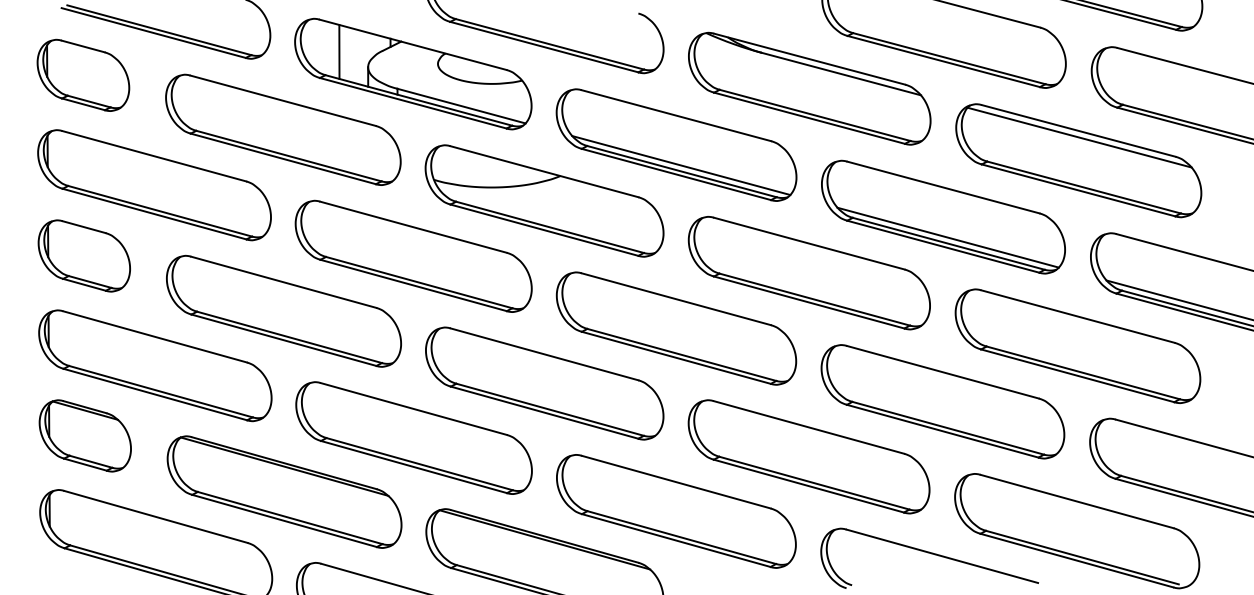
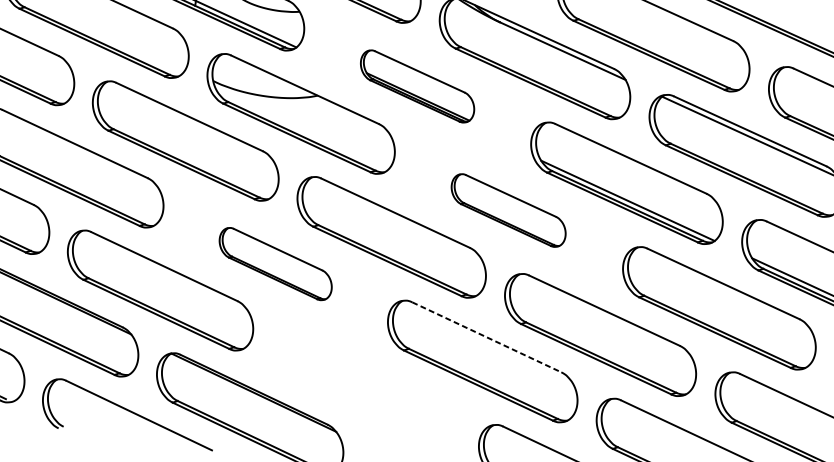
part: (676, 144) -> (417, 86), size x0.6
part: (808, 273) -> (508, 210), size x0.6
part: (544, 383) -> (275, 263), size x0.6
line: (809, 427) -> (487, 337), solid -> dashed
part: (676, 511) -> (366, 387), removed

